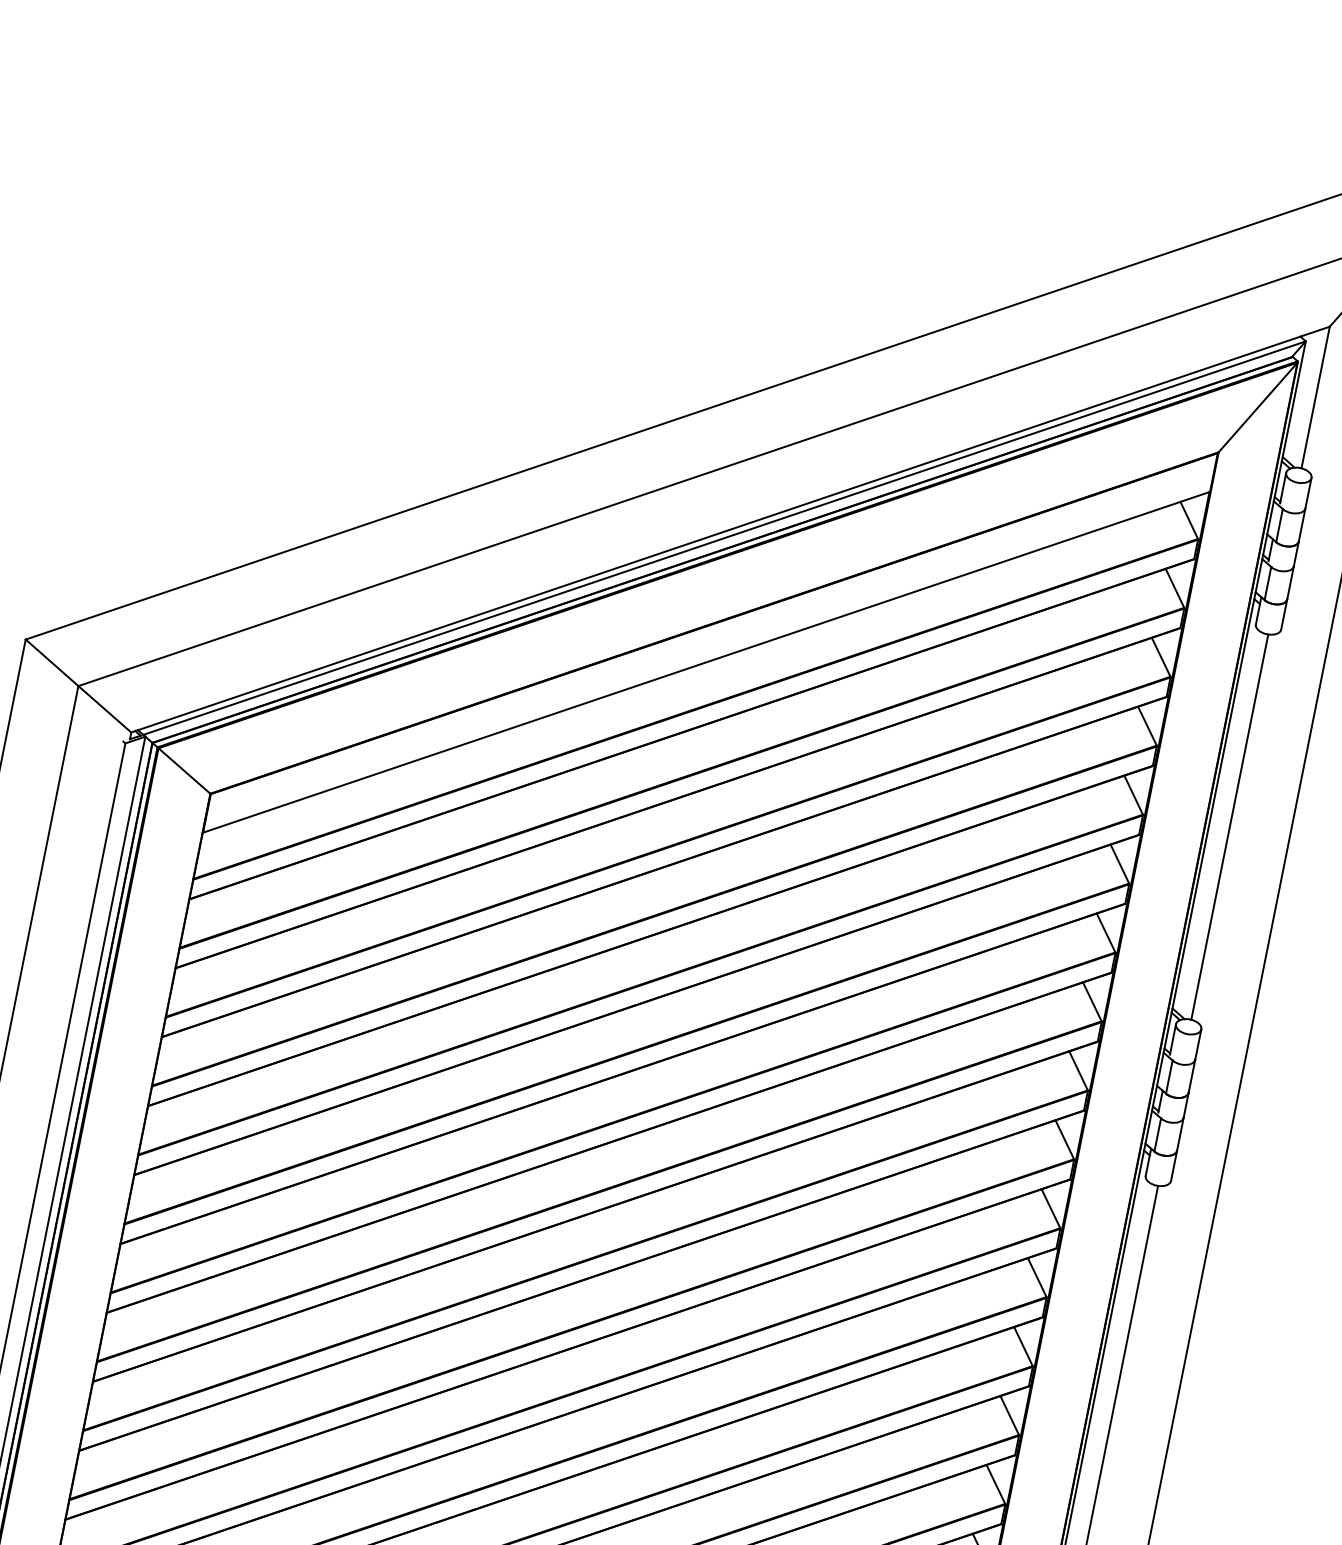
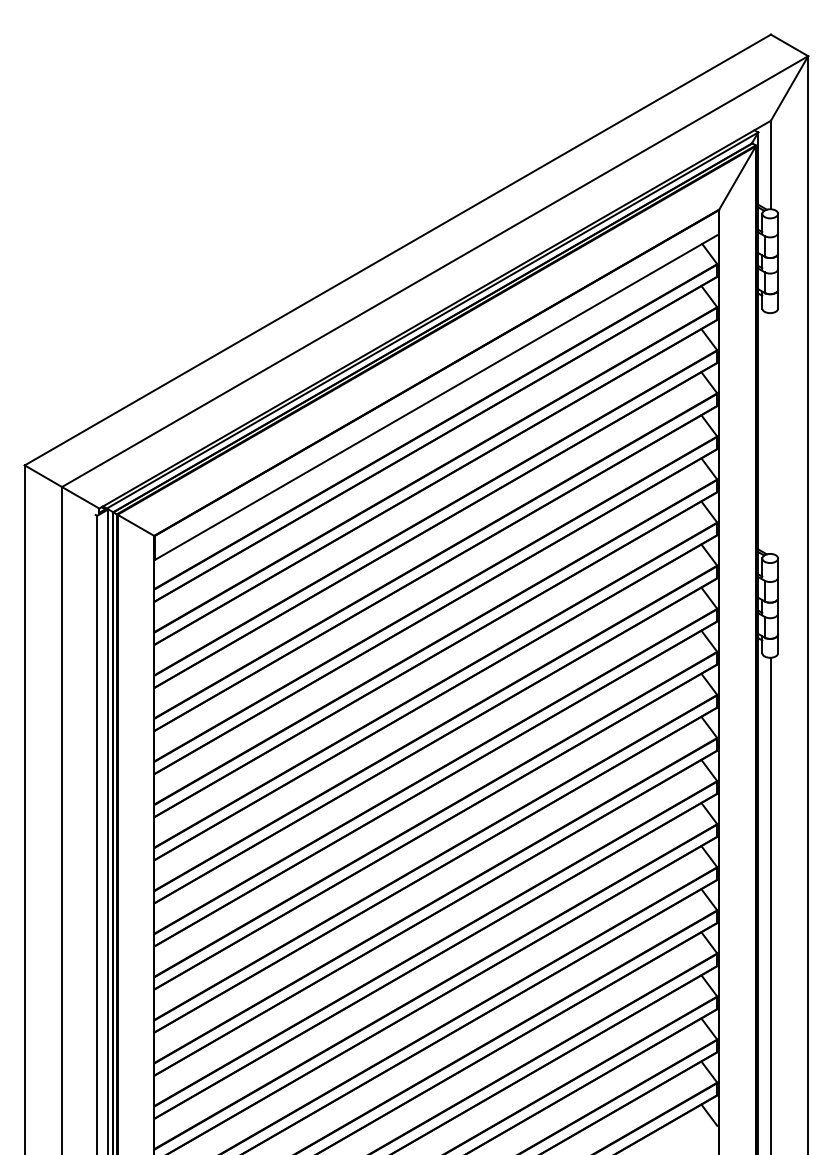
line: (1229, 826) -> (770, 433), removed

